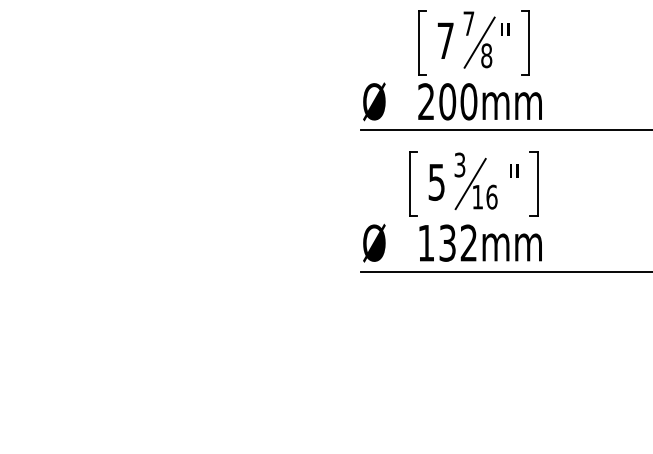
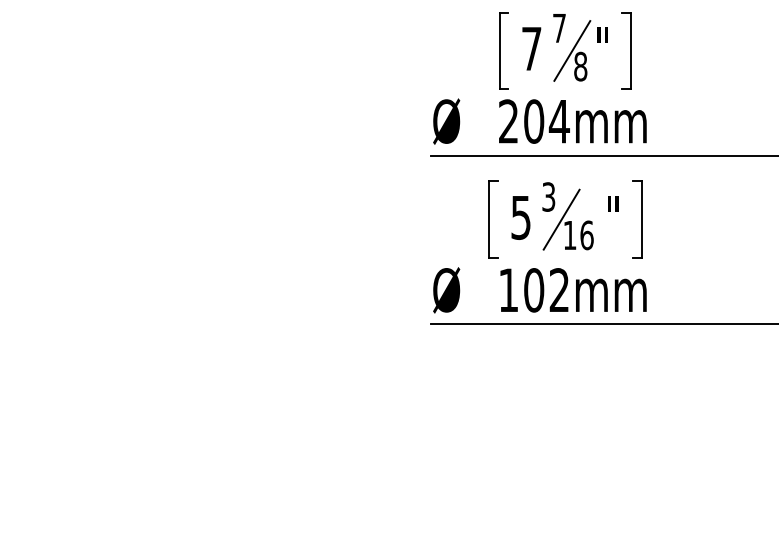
text: (468, 101) -> (558, 121), 200mm -> 204mm
text: (447, 242) -> (533, 289), 132mm -> 102mm

